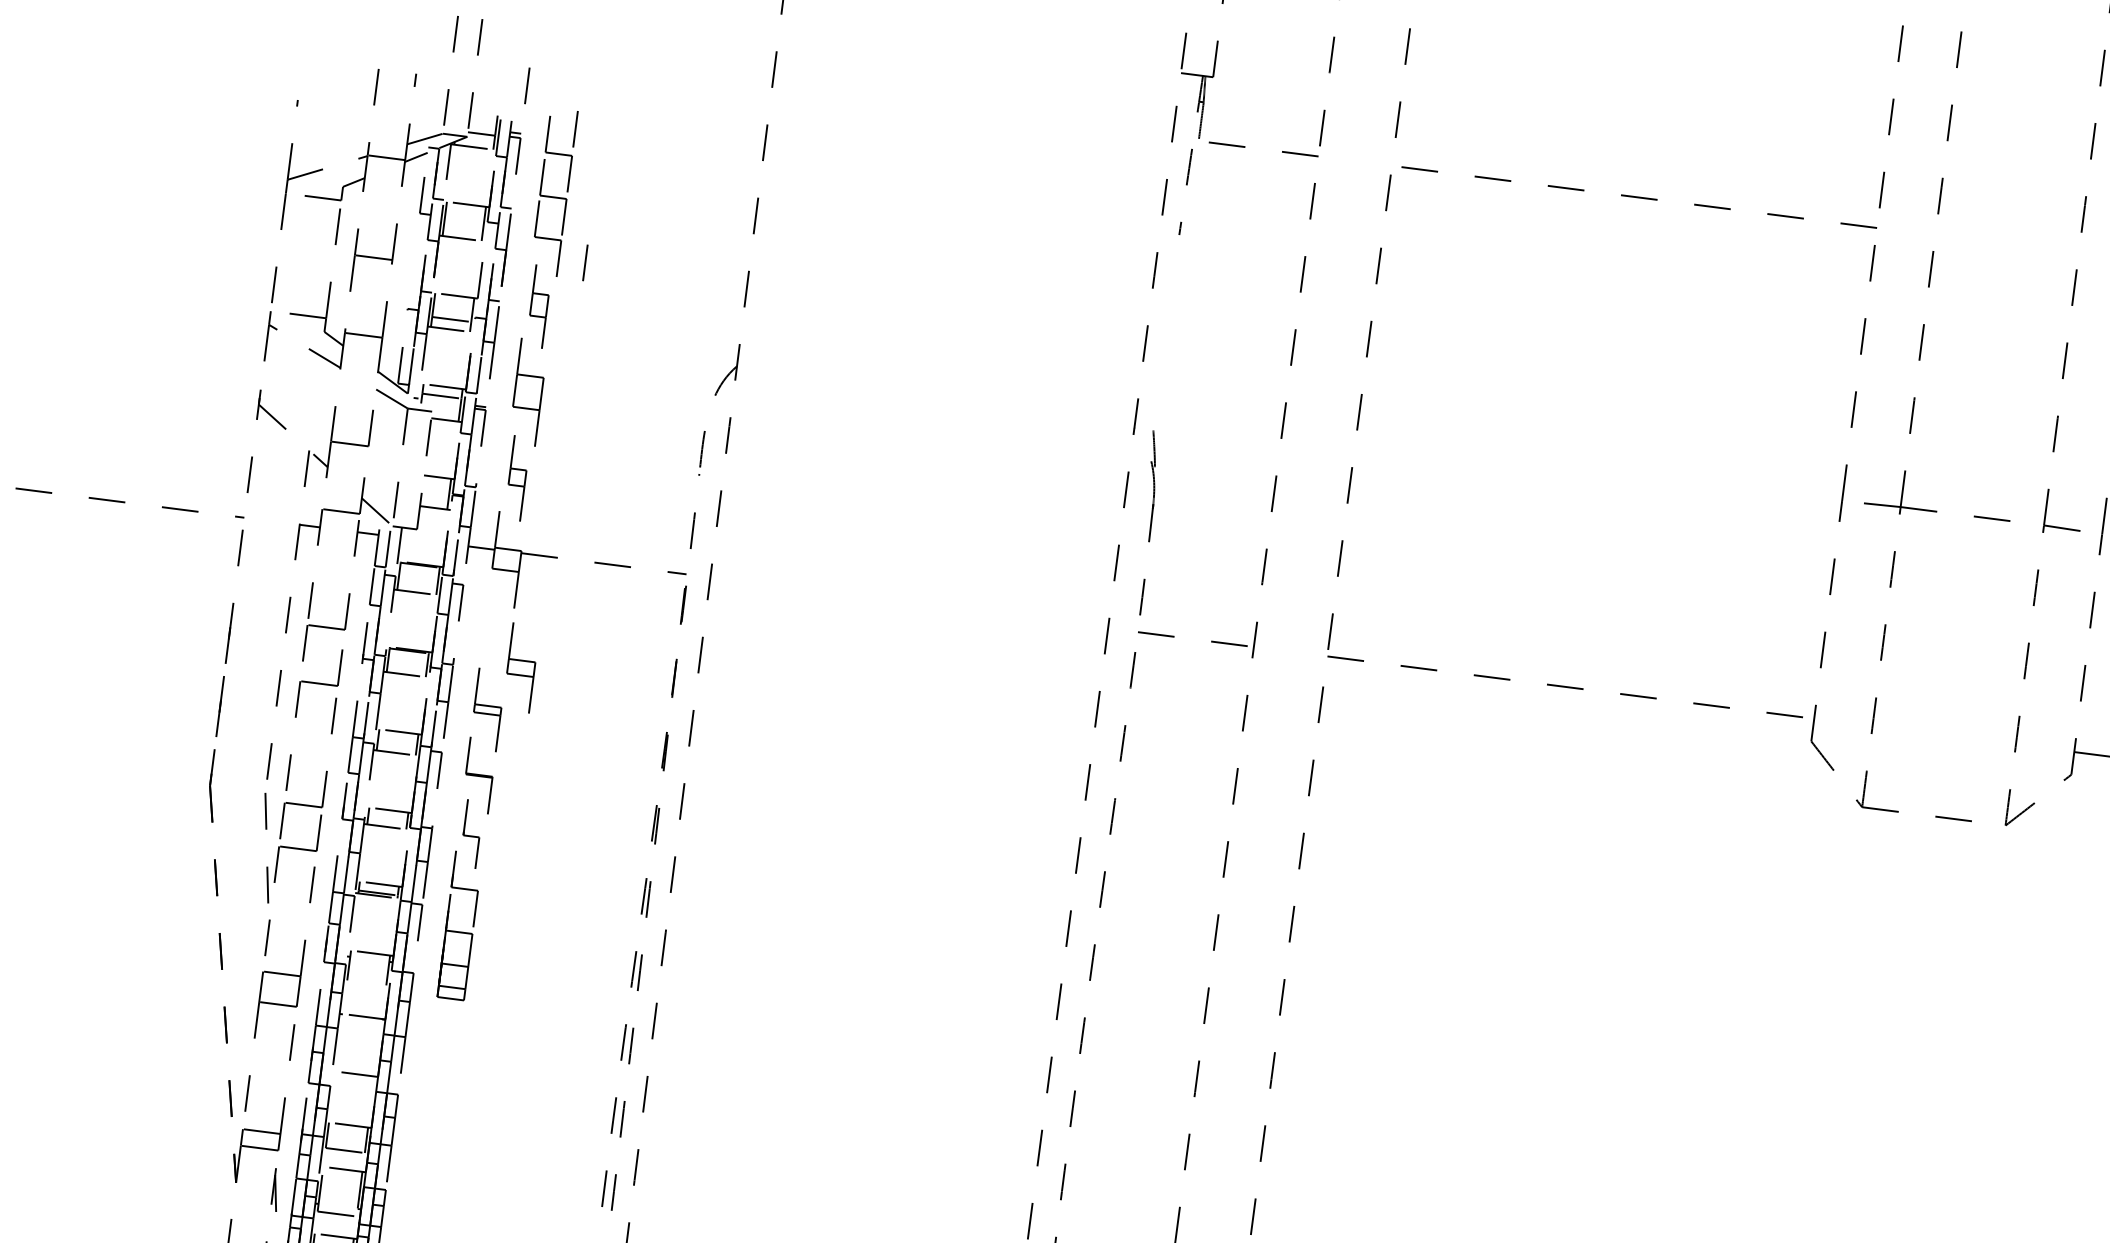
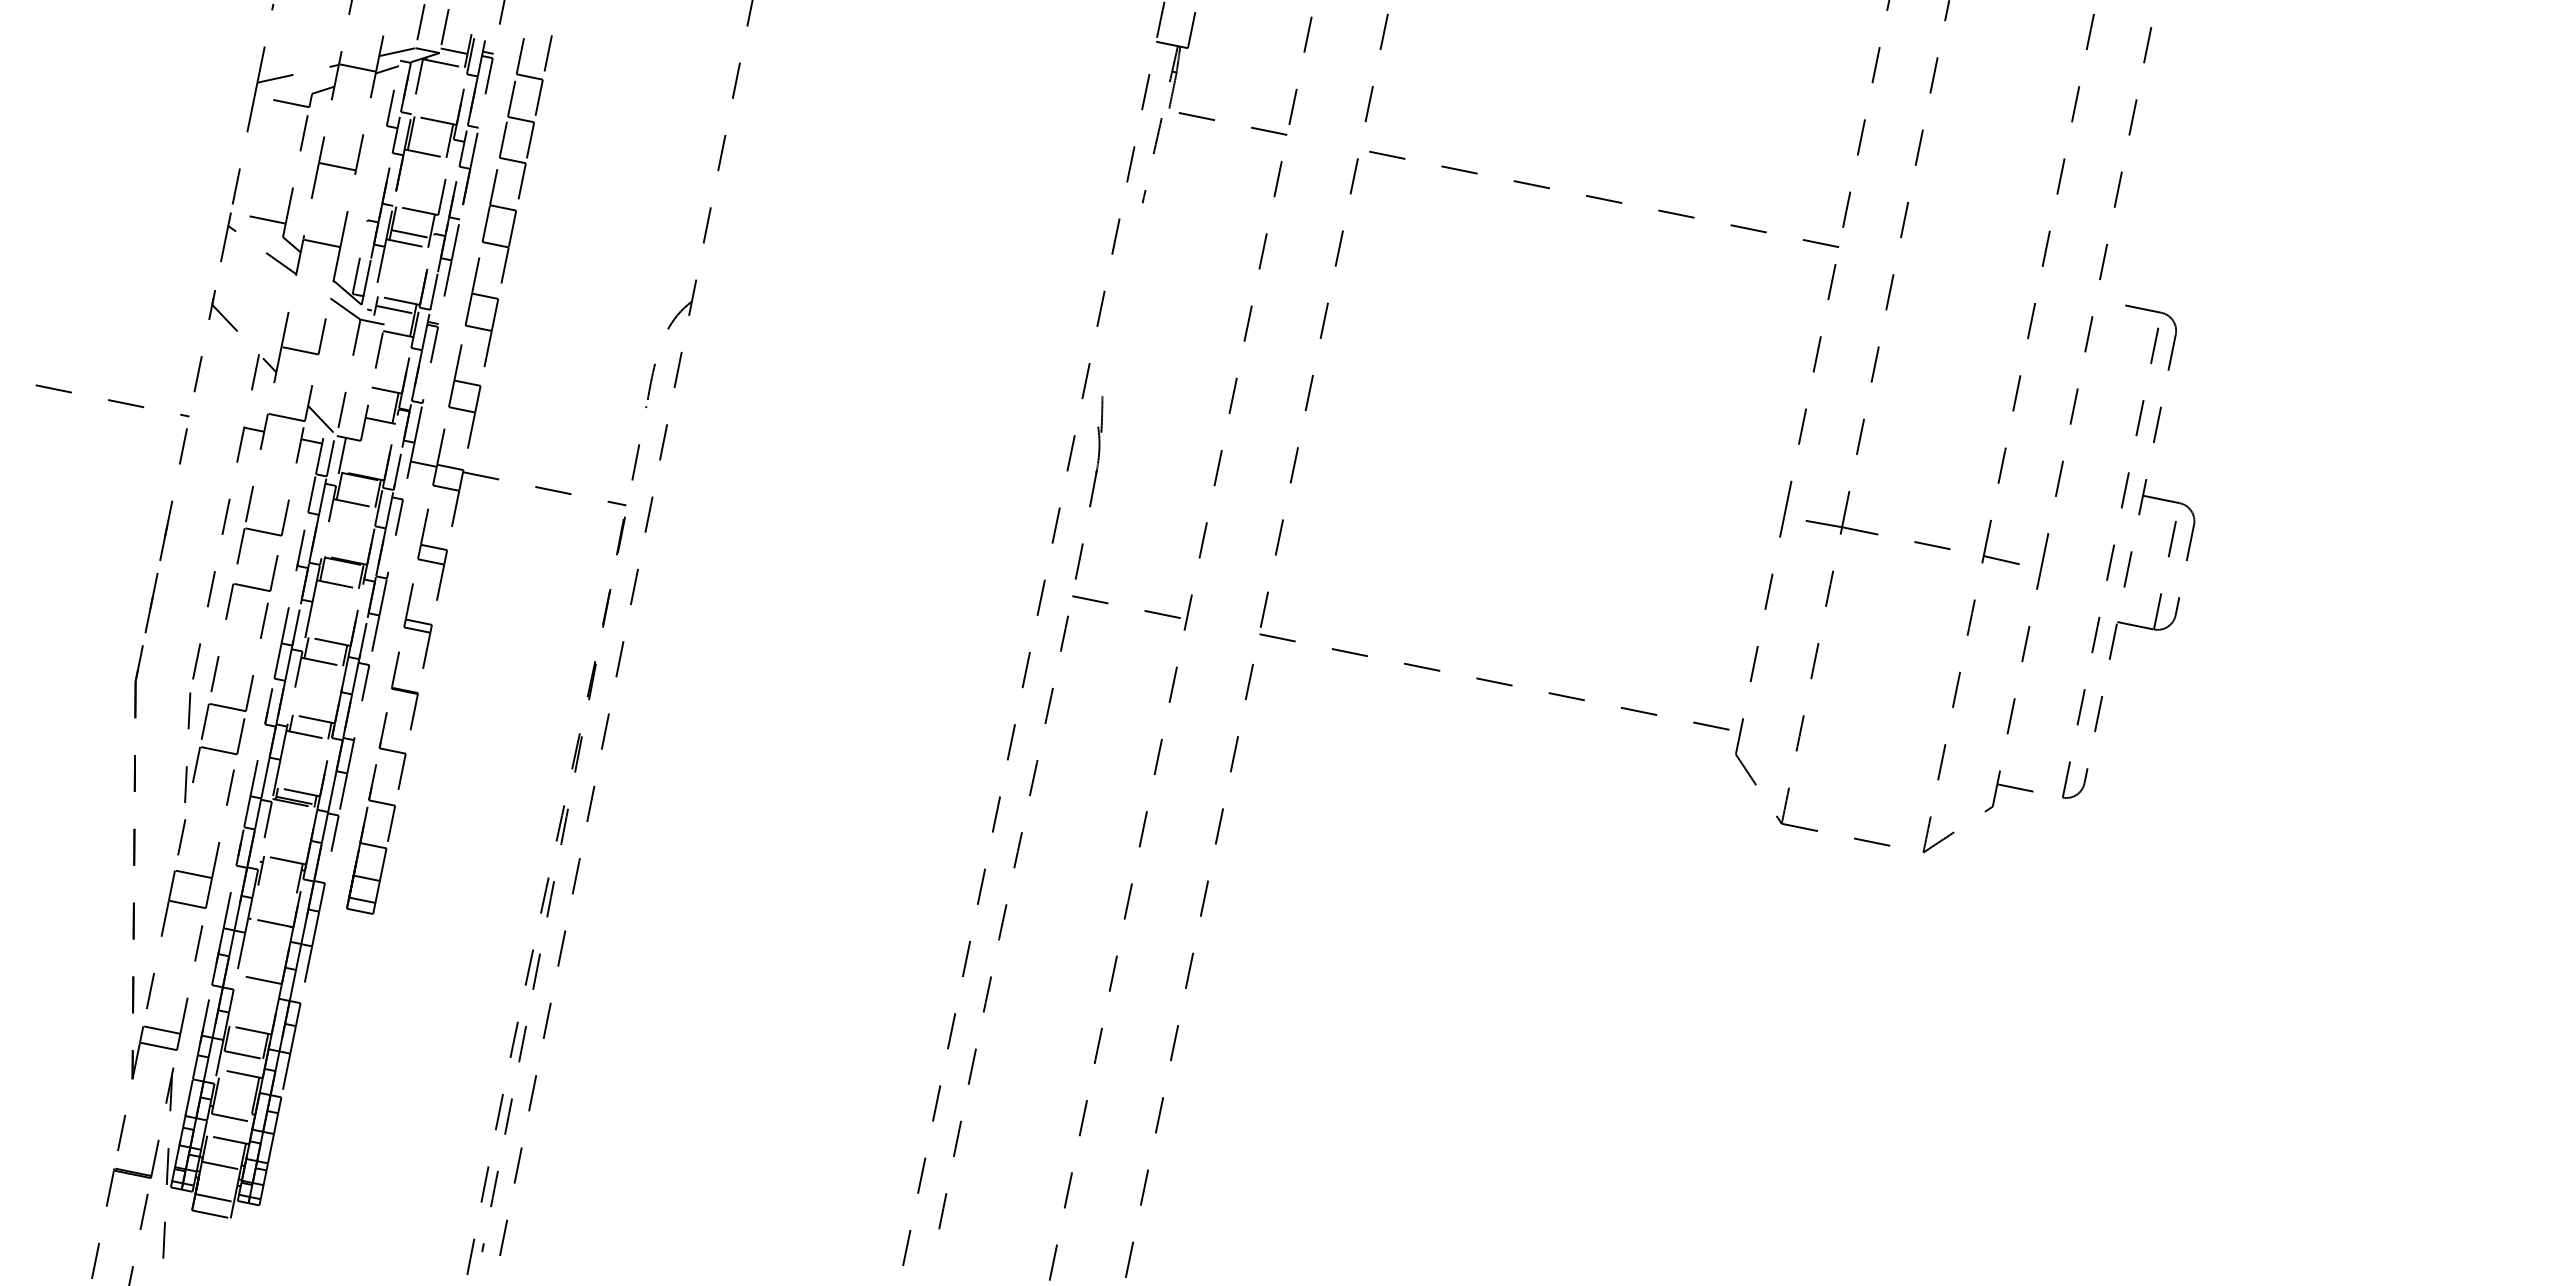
line: (584, 263) -> (547, 187), removed
part: (538, 305) -> (498, 226), size x1.67
part: (517, 477) -> (464, 396), size x1.67
part: (521, 667) -> (432, 554), moved
part: (471, 835) -> (392, 750), size x1.67

